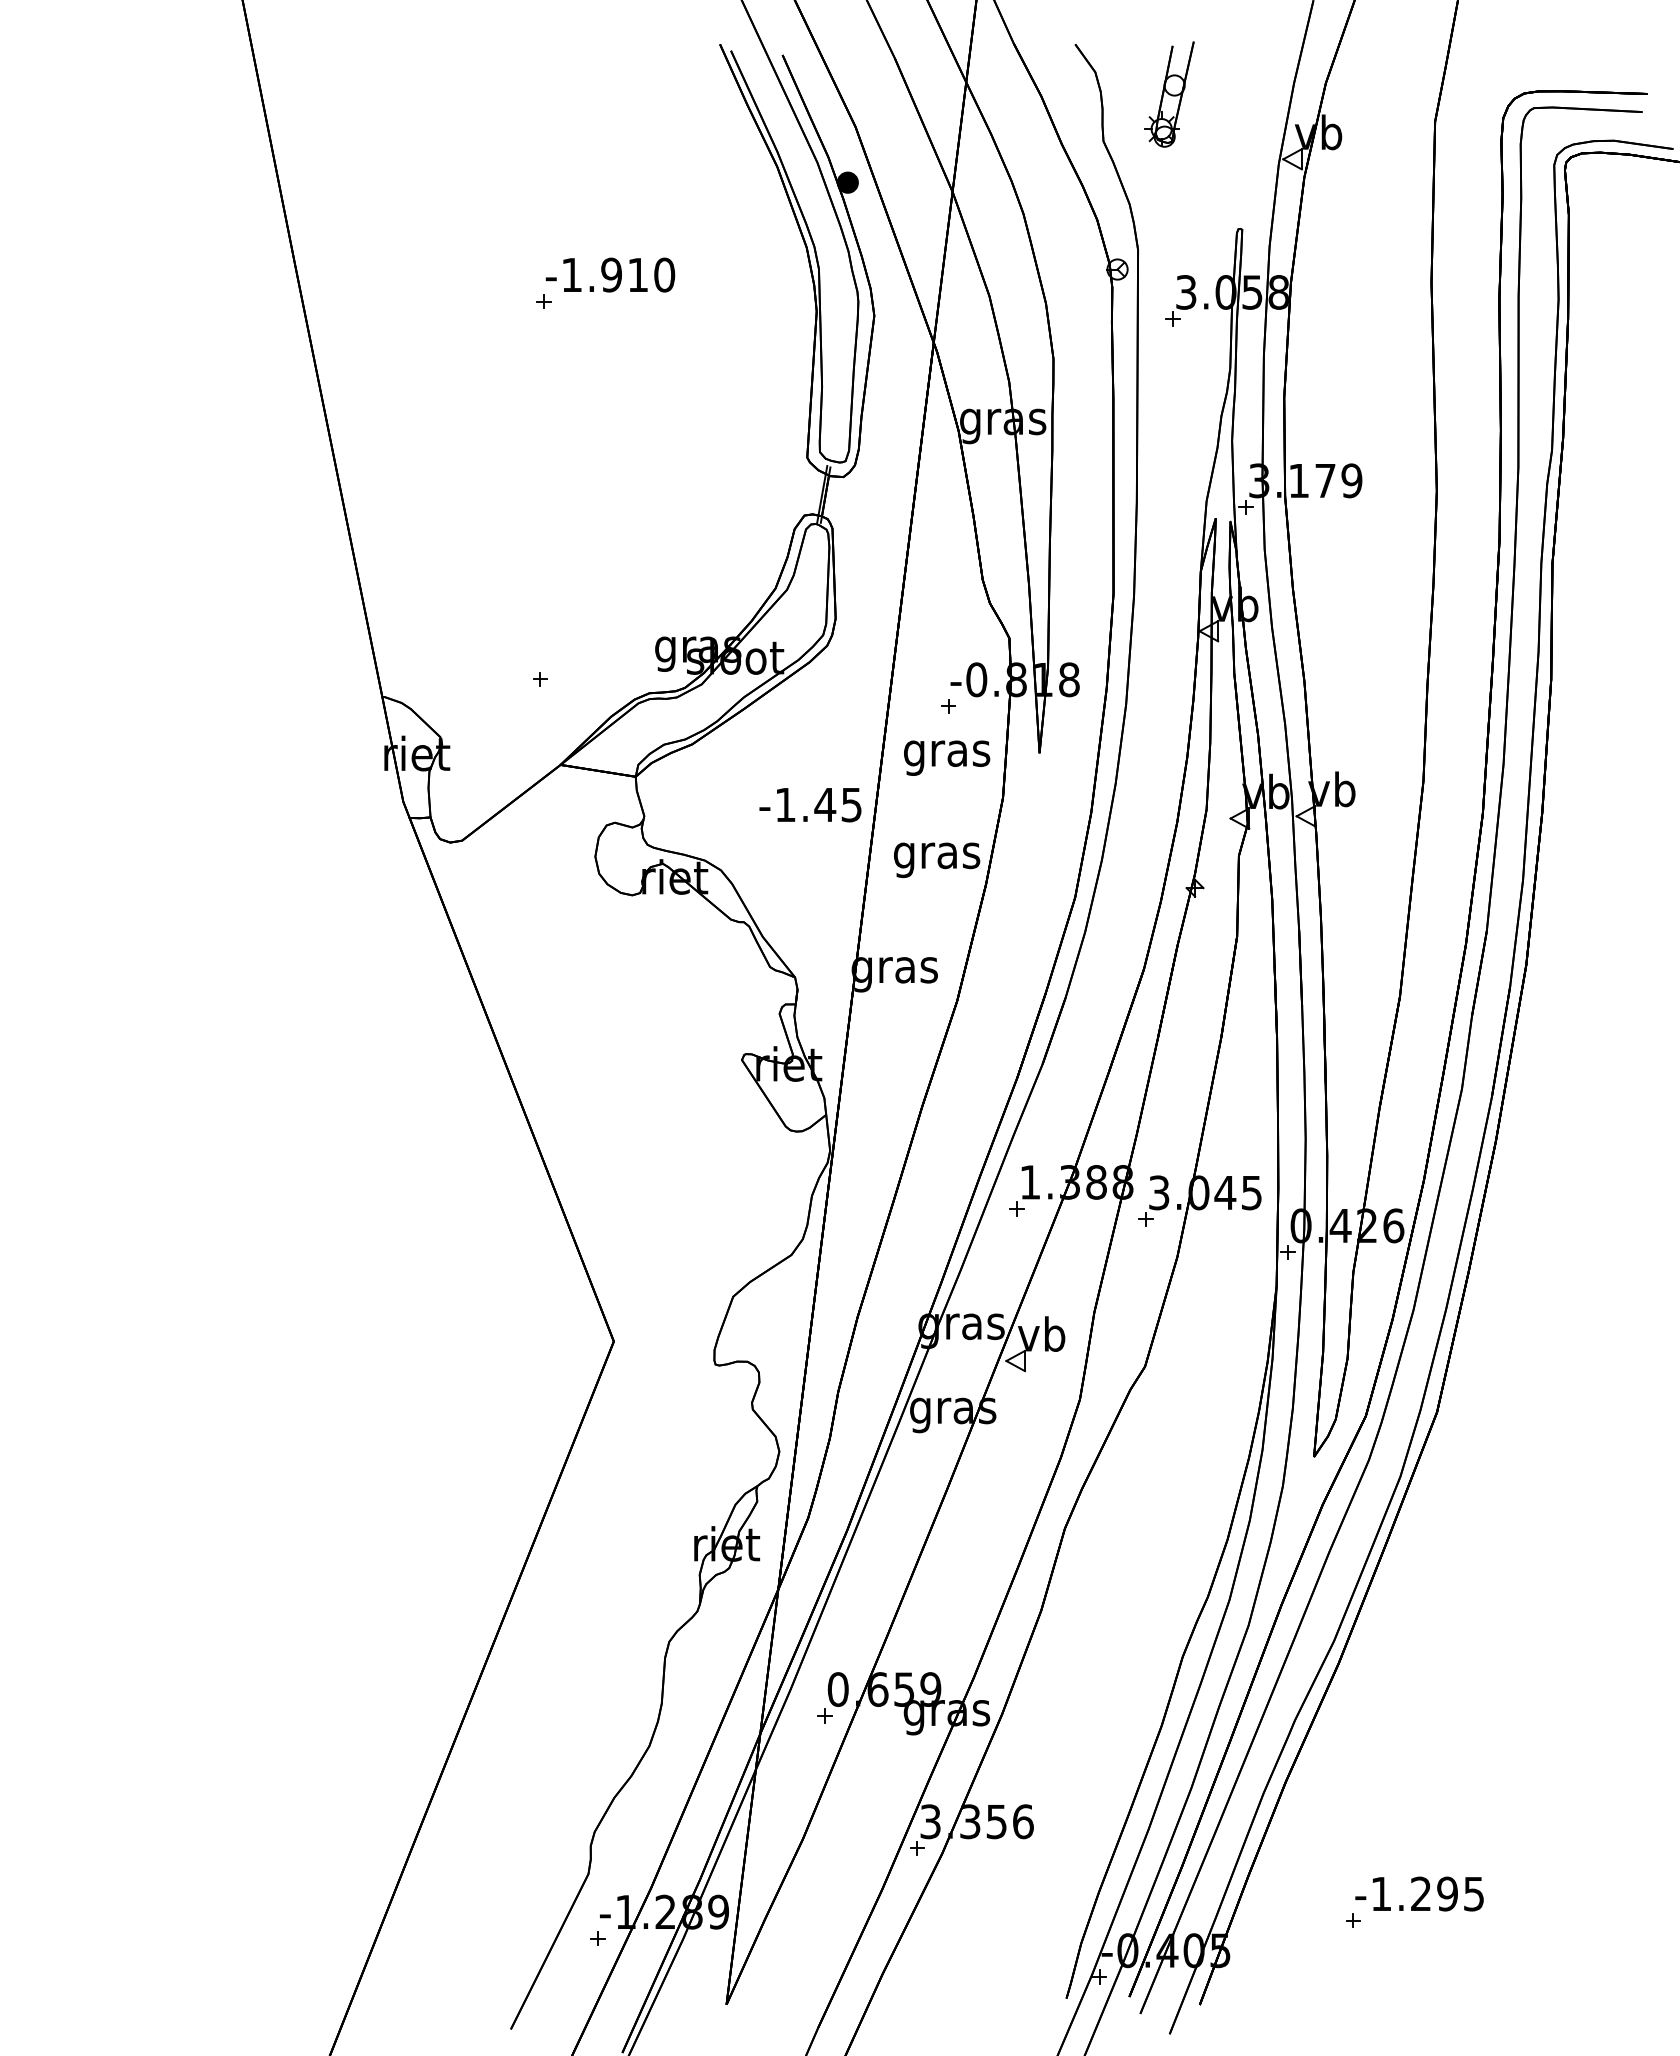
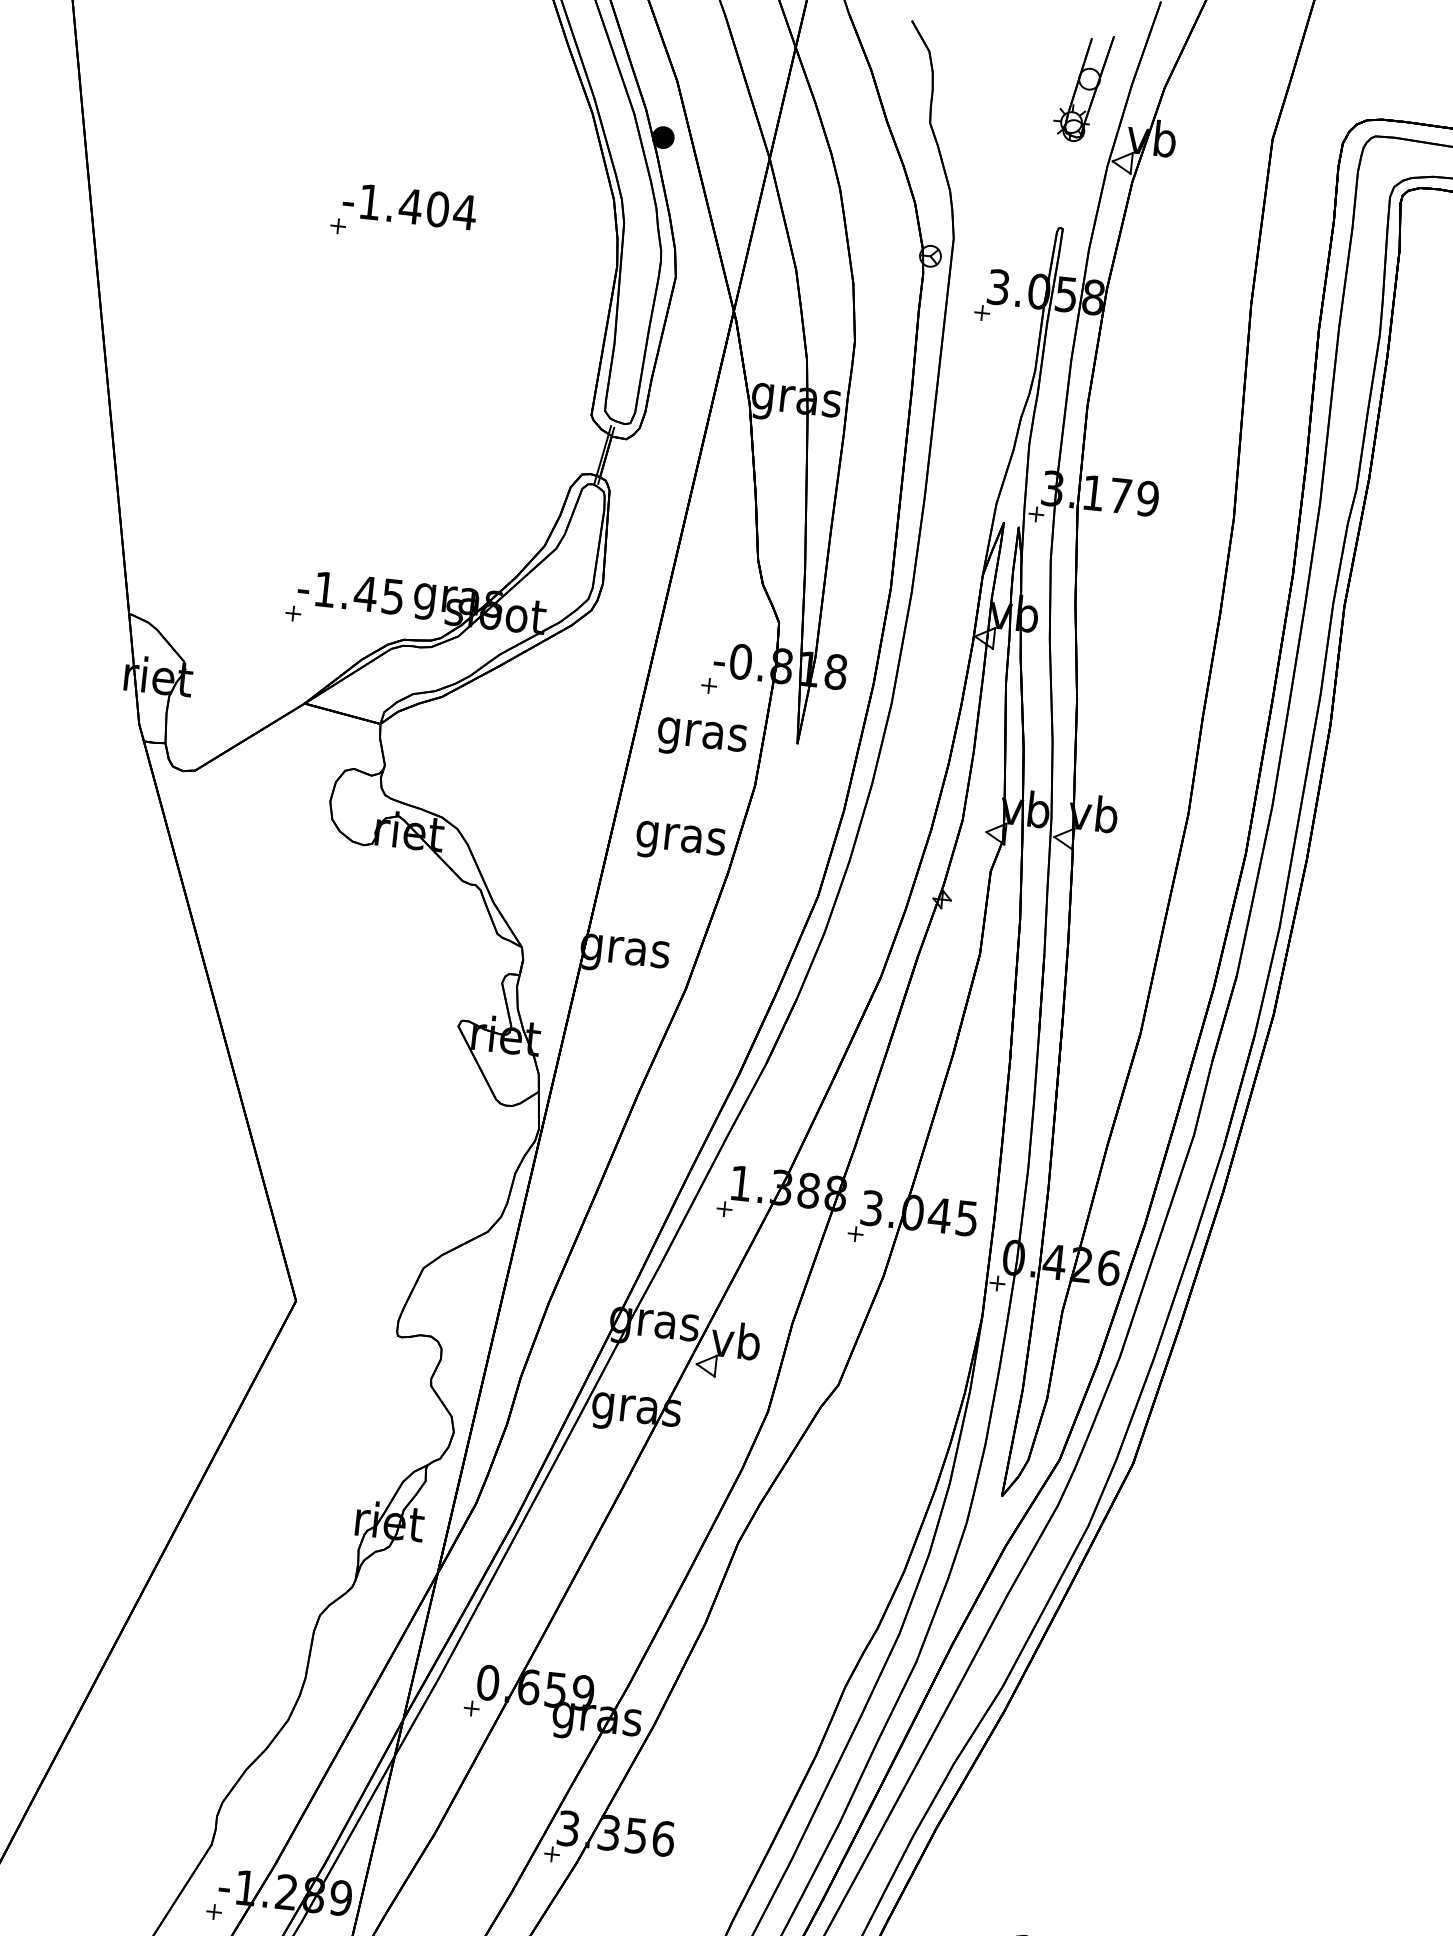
part: (1169, 94) -> (1083, 87), moved
text: (637, 274) -> (437, 208), -1.910 -> -1.404
text: (810, 805) -> (350, 592), moved

